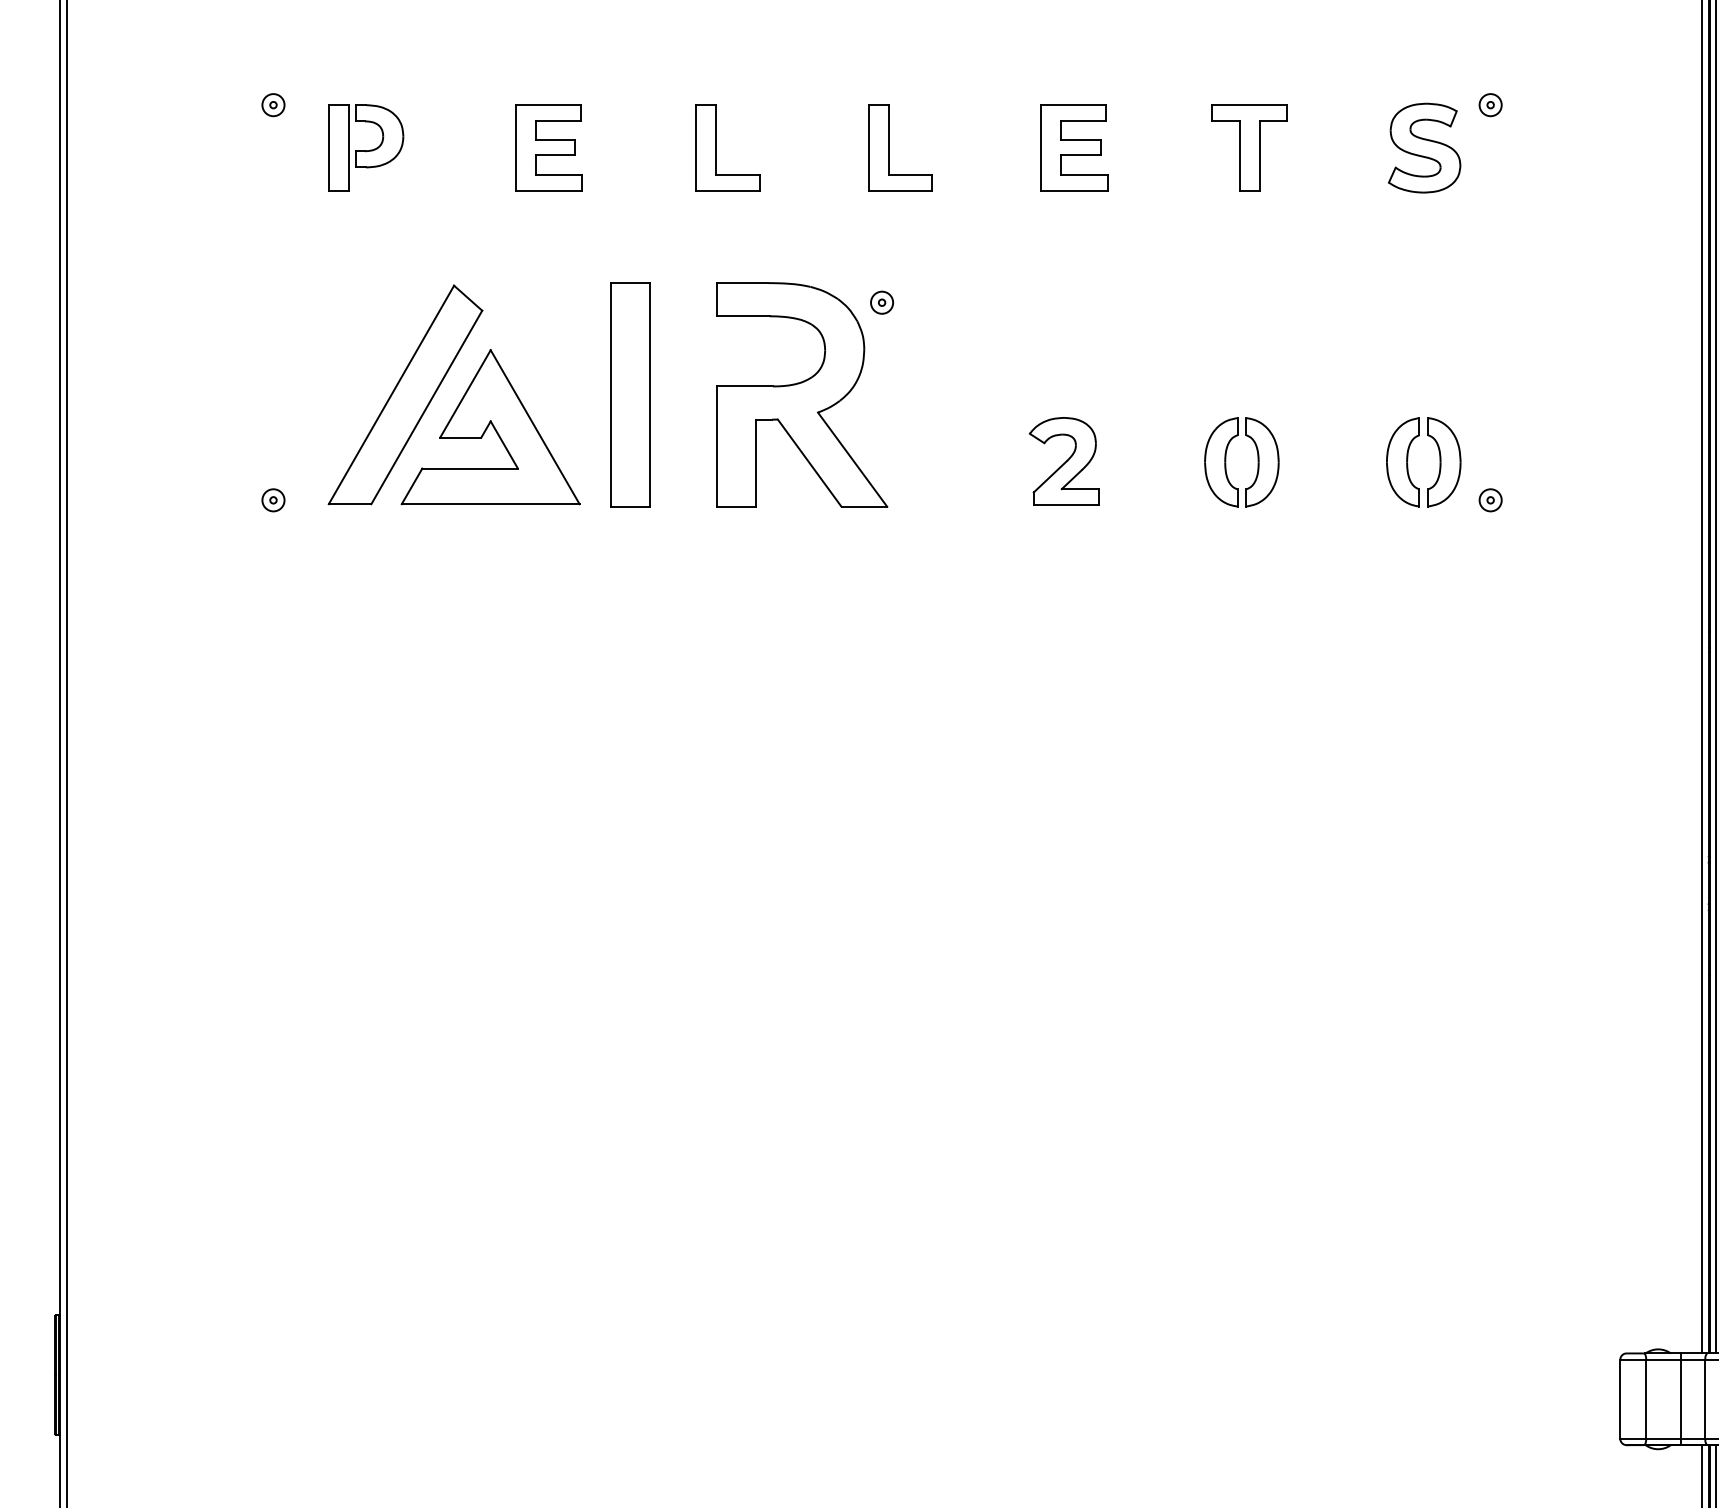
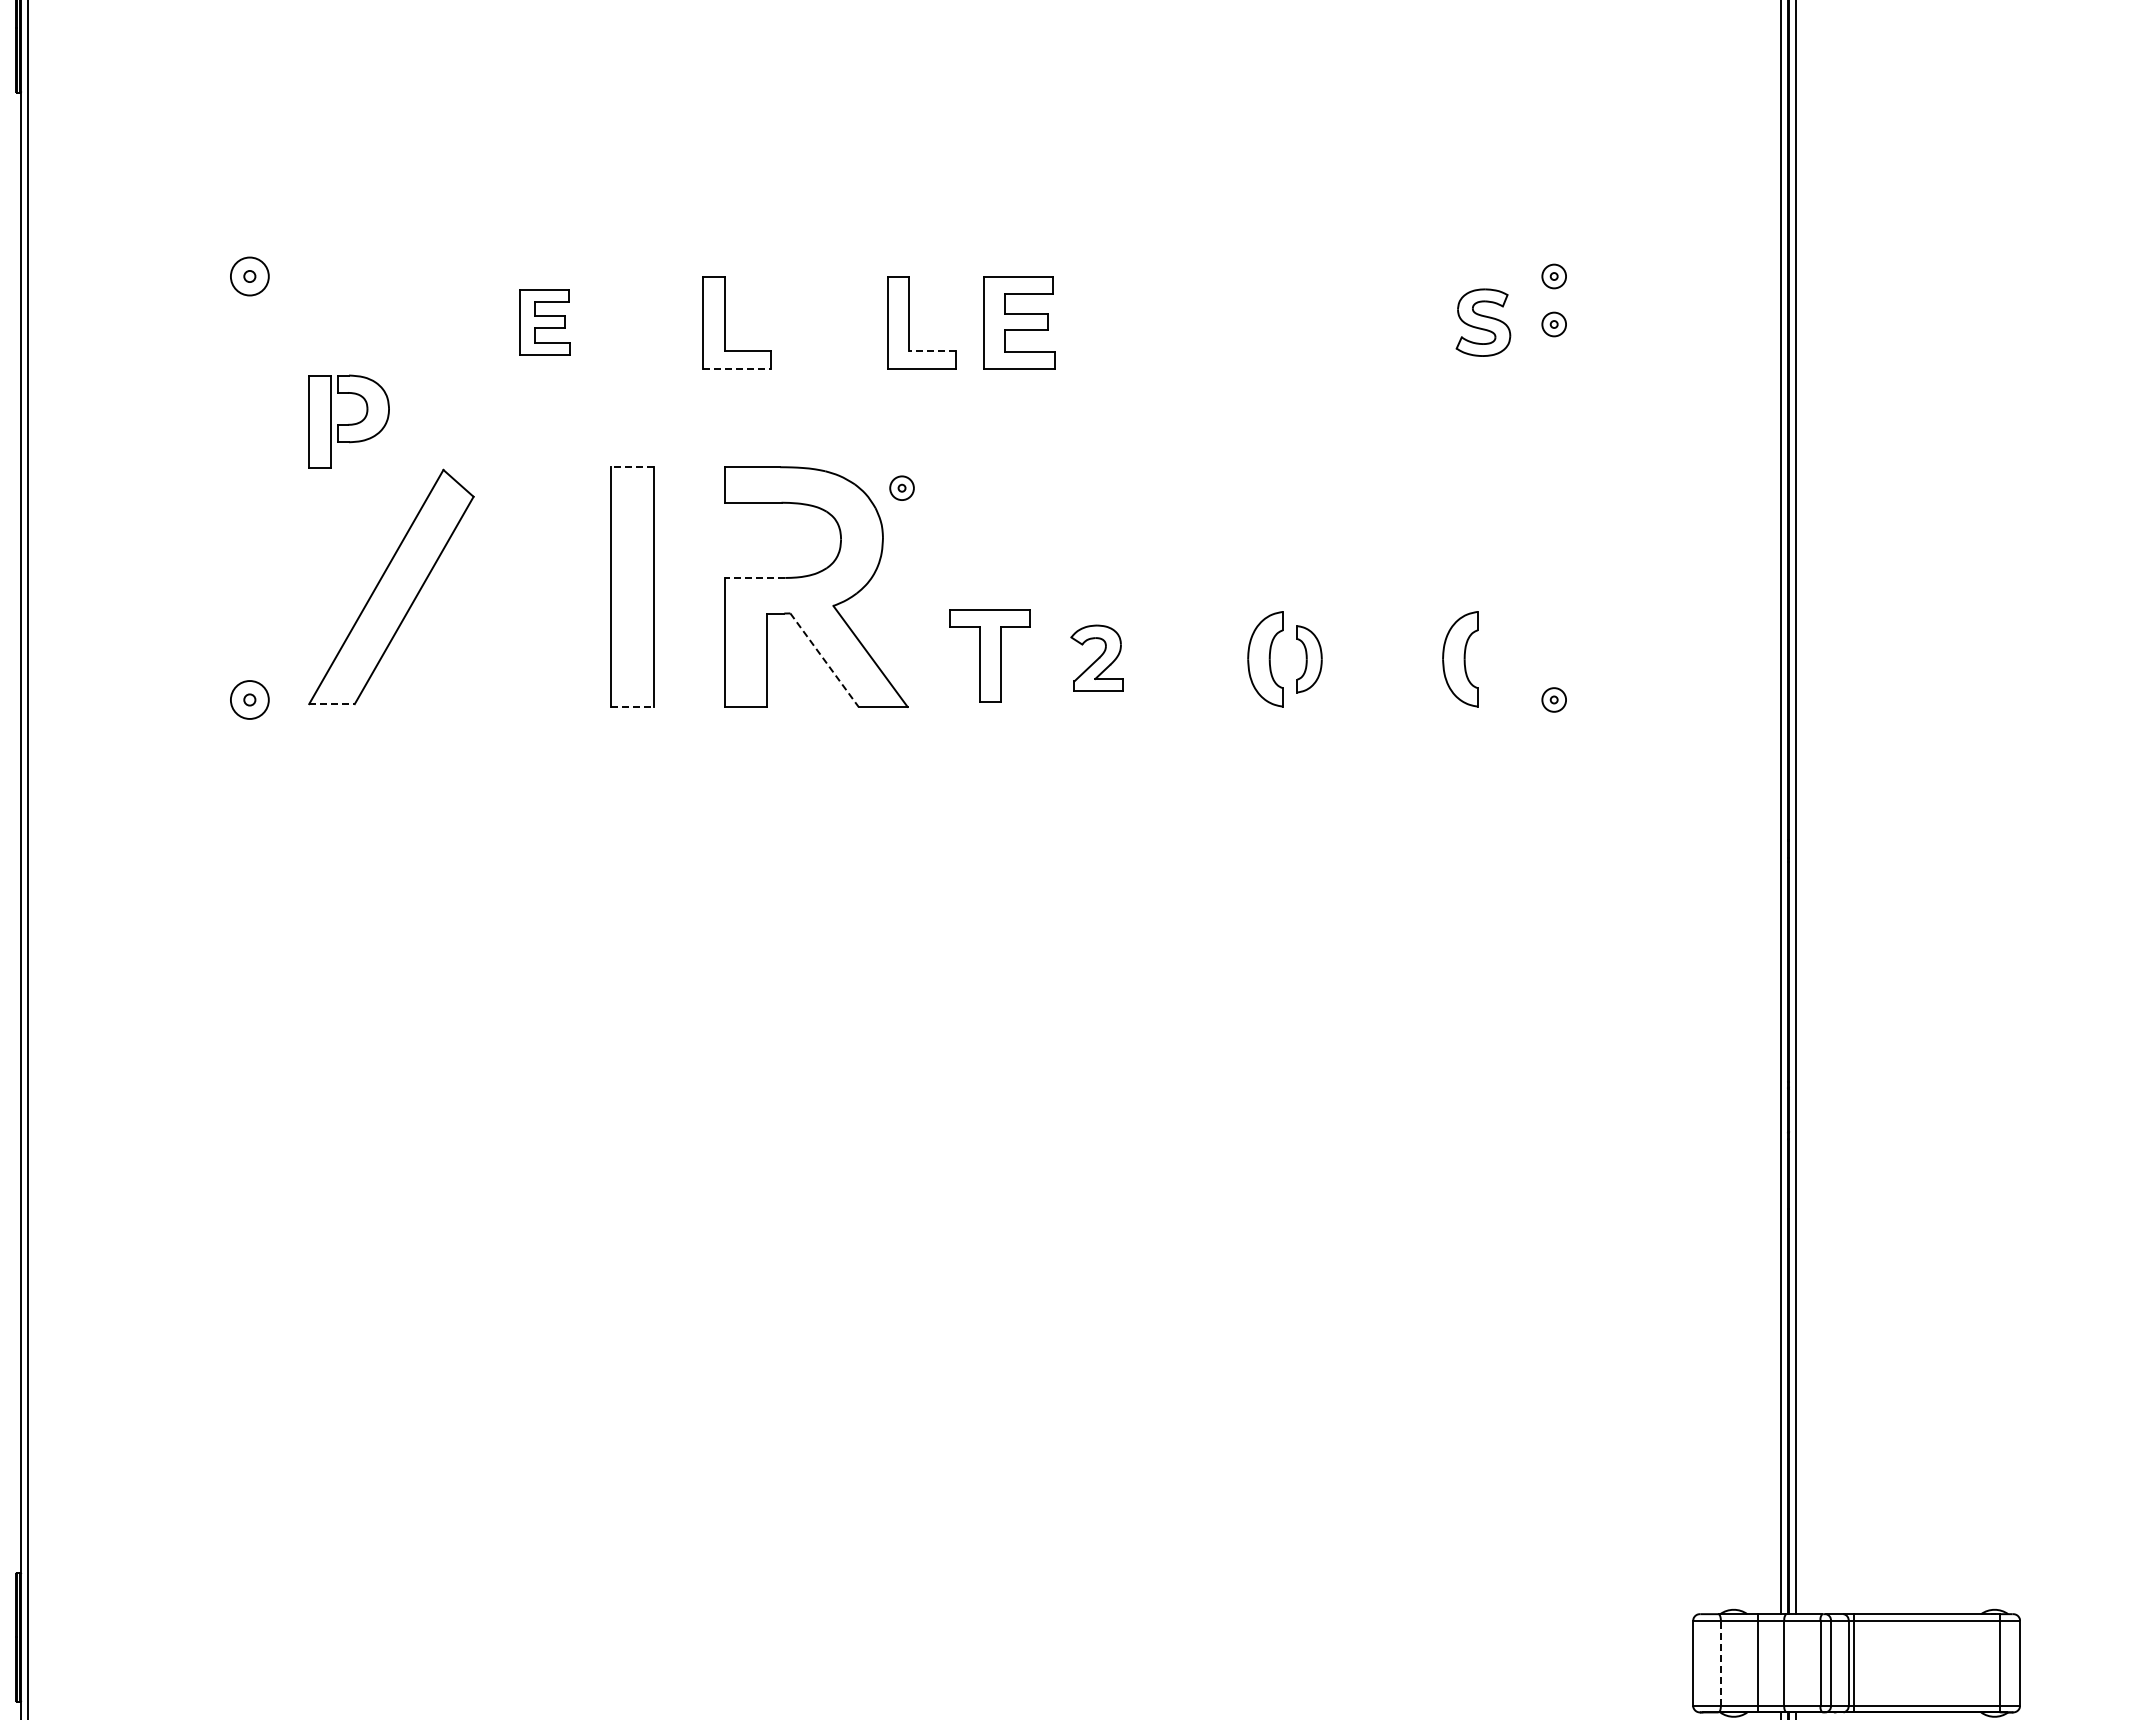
part: (273, 105) -> (249, 276), size x1.6
part: (365, 148) -> (348, 421), moved
part: (549, 148) -> (545, 322), size x0.7
part: (1074, 148) -> (1019, 322), moved
part: (1249, 148) -> (989, 655), moved
part: (1424, 148) -> (1483, 322), size x0.7
part: (1489, 149) -> (1553, 324), added
line: (909, 175) -> (931, 351), solid -> dashed
line: (727, 190) -> (736, 368), solid -> dashed
line: (630, 283) -> (632, 467), solid -> dashed
line: (744, 386) -> (754, 577), solid -> dashed
part: (490, 427) -> (482, 621), removed
part: (1063, 460) -> (1096, 657), size x0.7
part: (1262, 462) -> (1309, 659), size x0.7
part: (1444, 462) -> (1504, 659), removed
line: (809, 463) -> (824, 660), solid -> dashed
part: (273, 499) -> (249, 699), size x1.6
line: (350, 504) -> (332, 704), solid -> dashed
line: (631, 506) -> (633, 706), solid -> dashed
line: (1645, 1398) -> (1720, 1662), solid -> dashed

